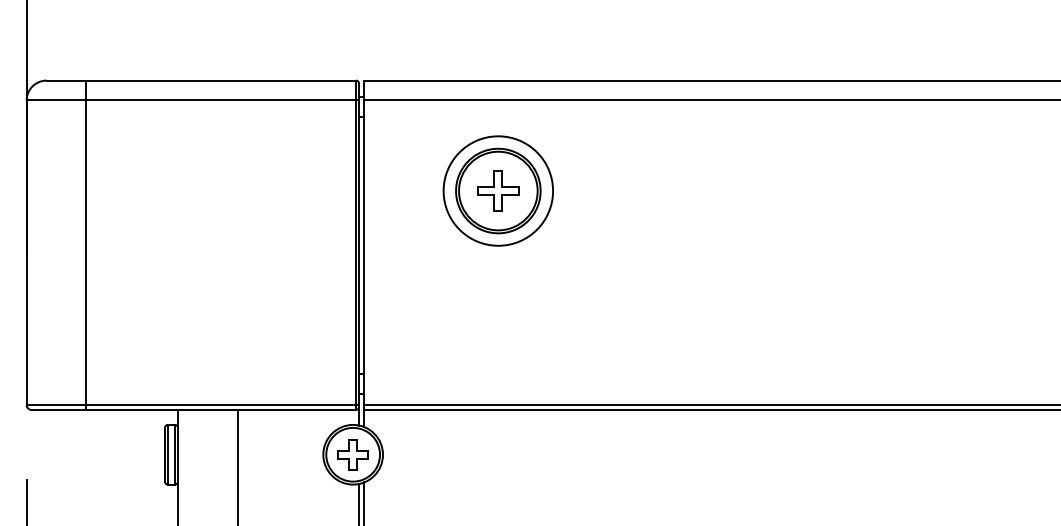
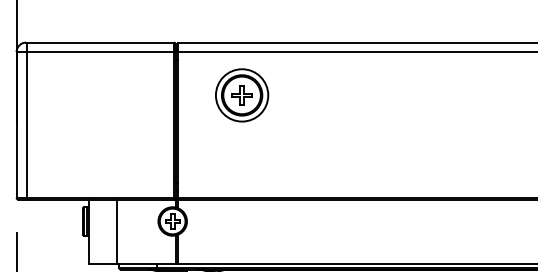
line: (87, 245) -> (27, 121), moved

